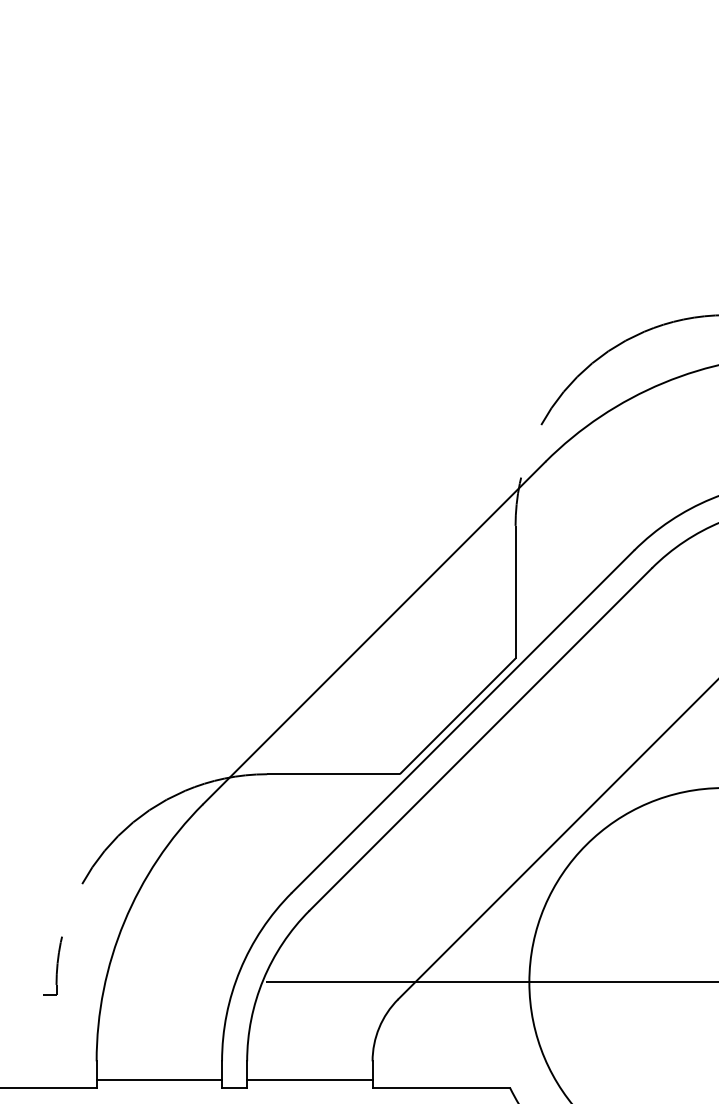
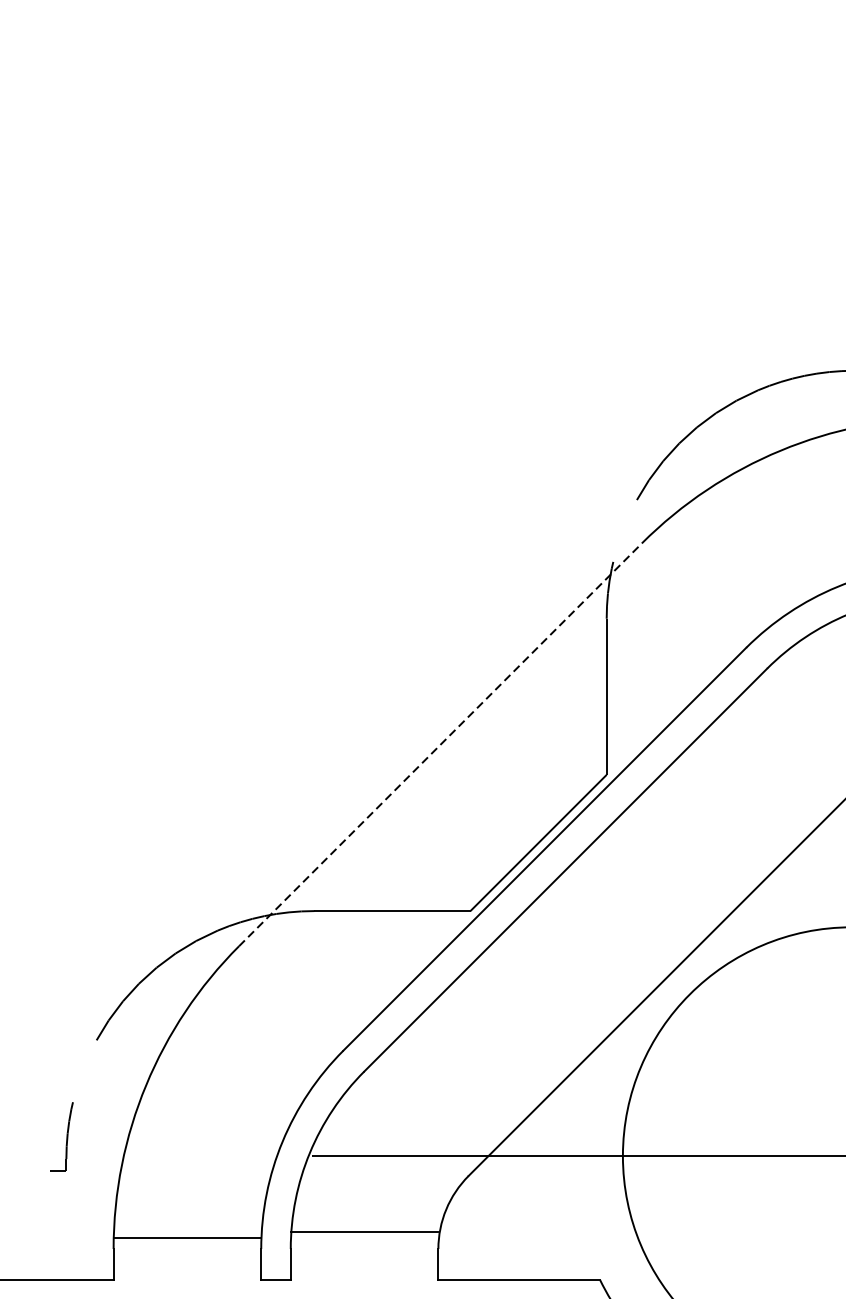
line: (374, 632) -> (440, 744), solid -> dashed
line: (159, 1080) -> (187, 1238), moved
line: (309, 1080) -> (364, 1232), moved

